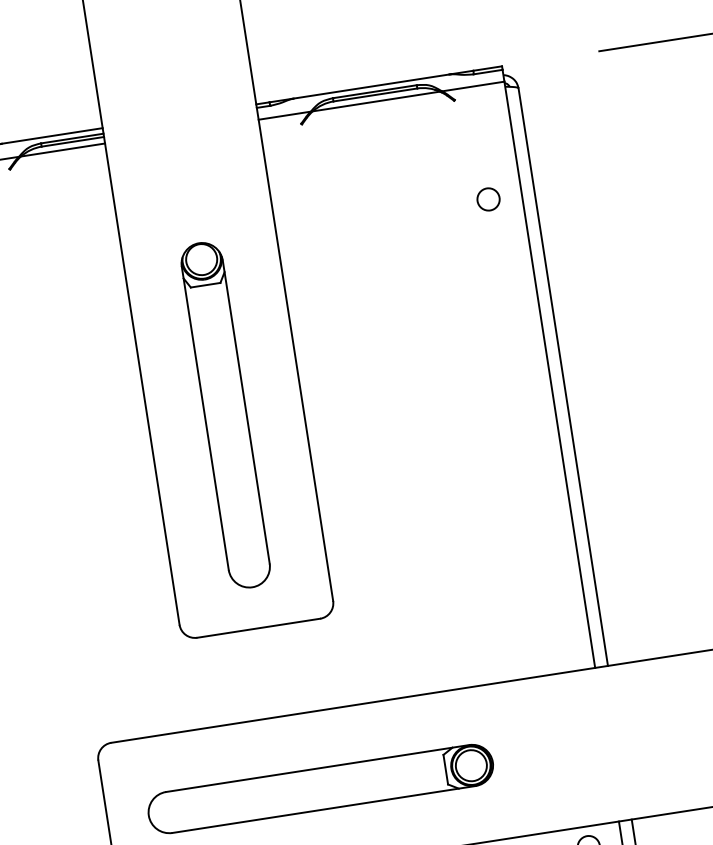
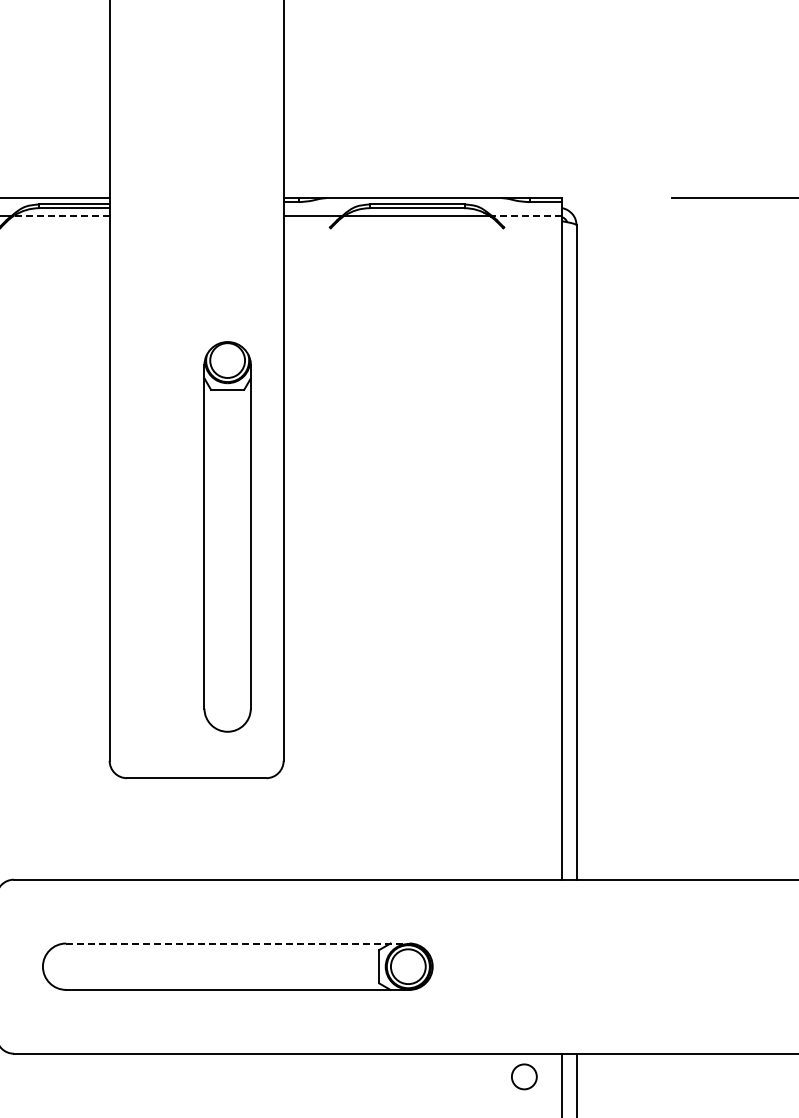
line: (473, 86) -> (526, 215), solid -> dashed
line: (62, 150) -> (61, 215), solid -> dashed
circle: (488, 198) -> (524, 342), removed
part: (225, 414) -> (227, 536), moved
line: (317, 768) -> (237, 943), solid -> dashed

